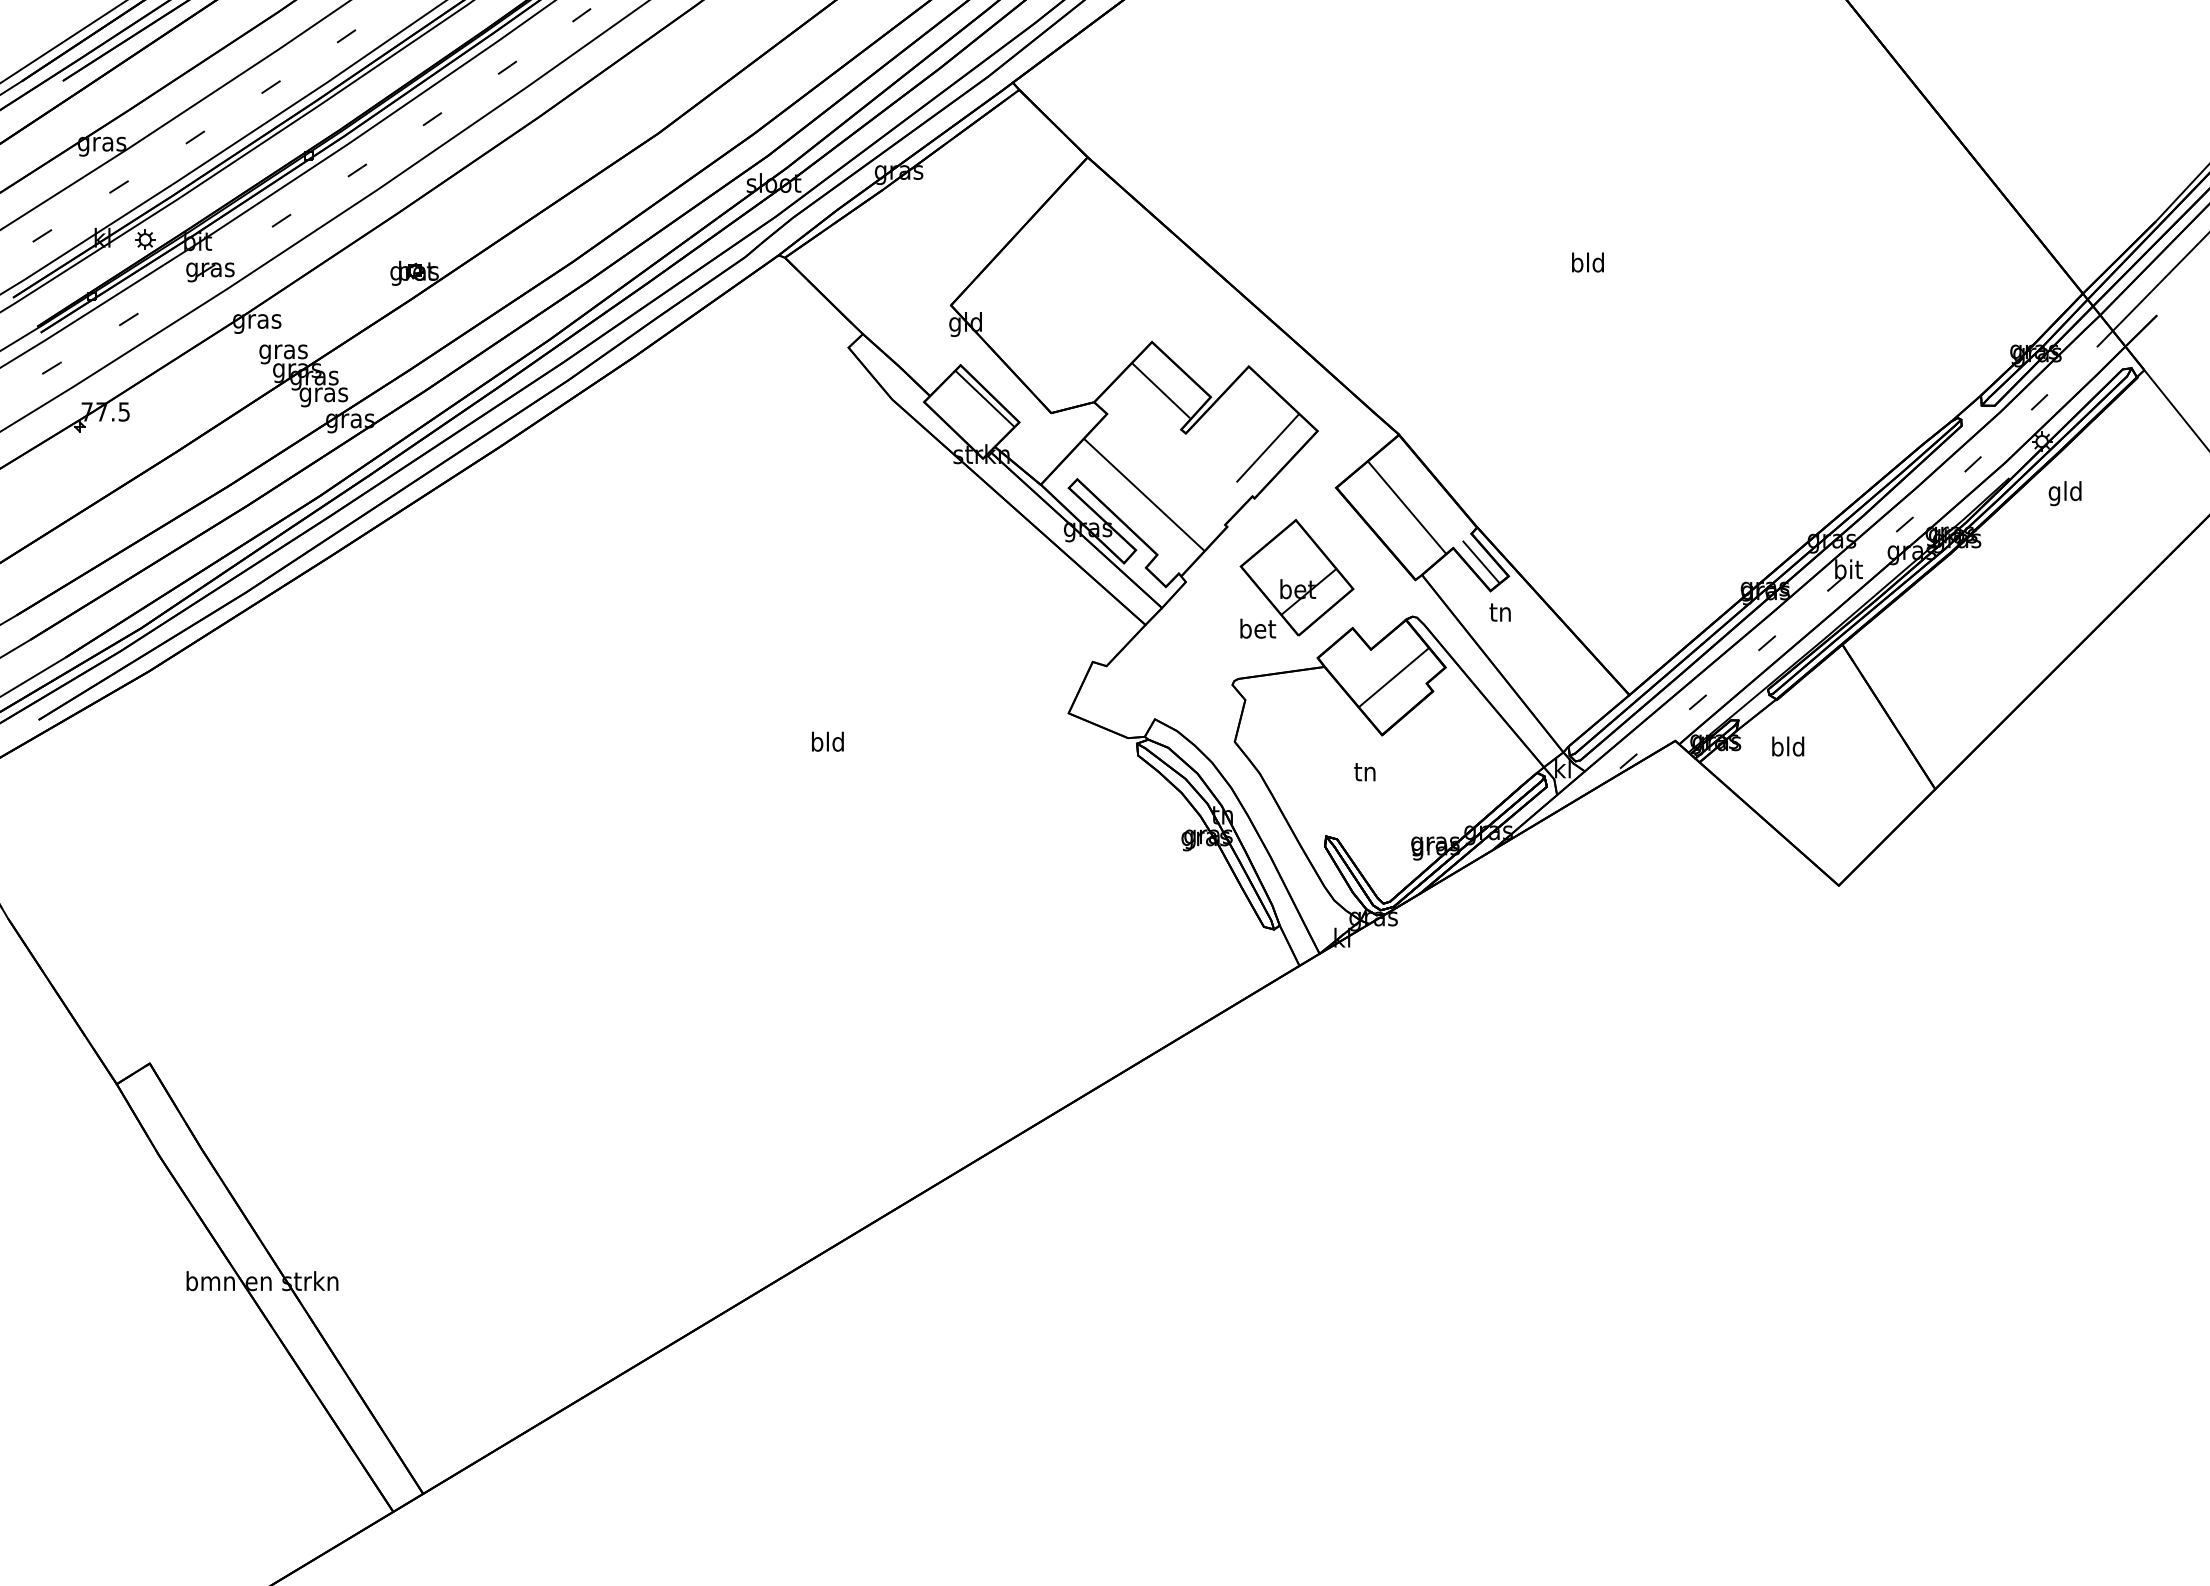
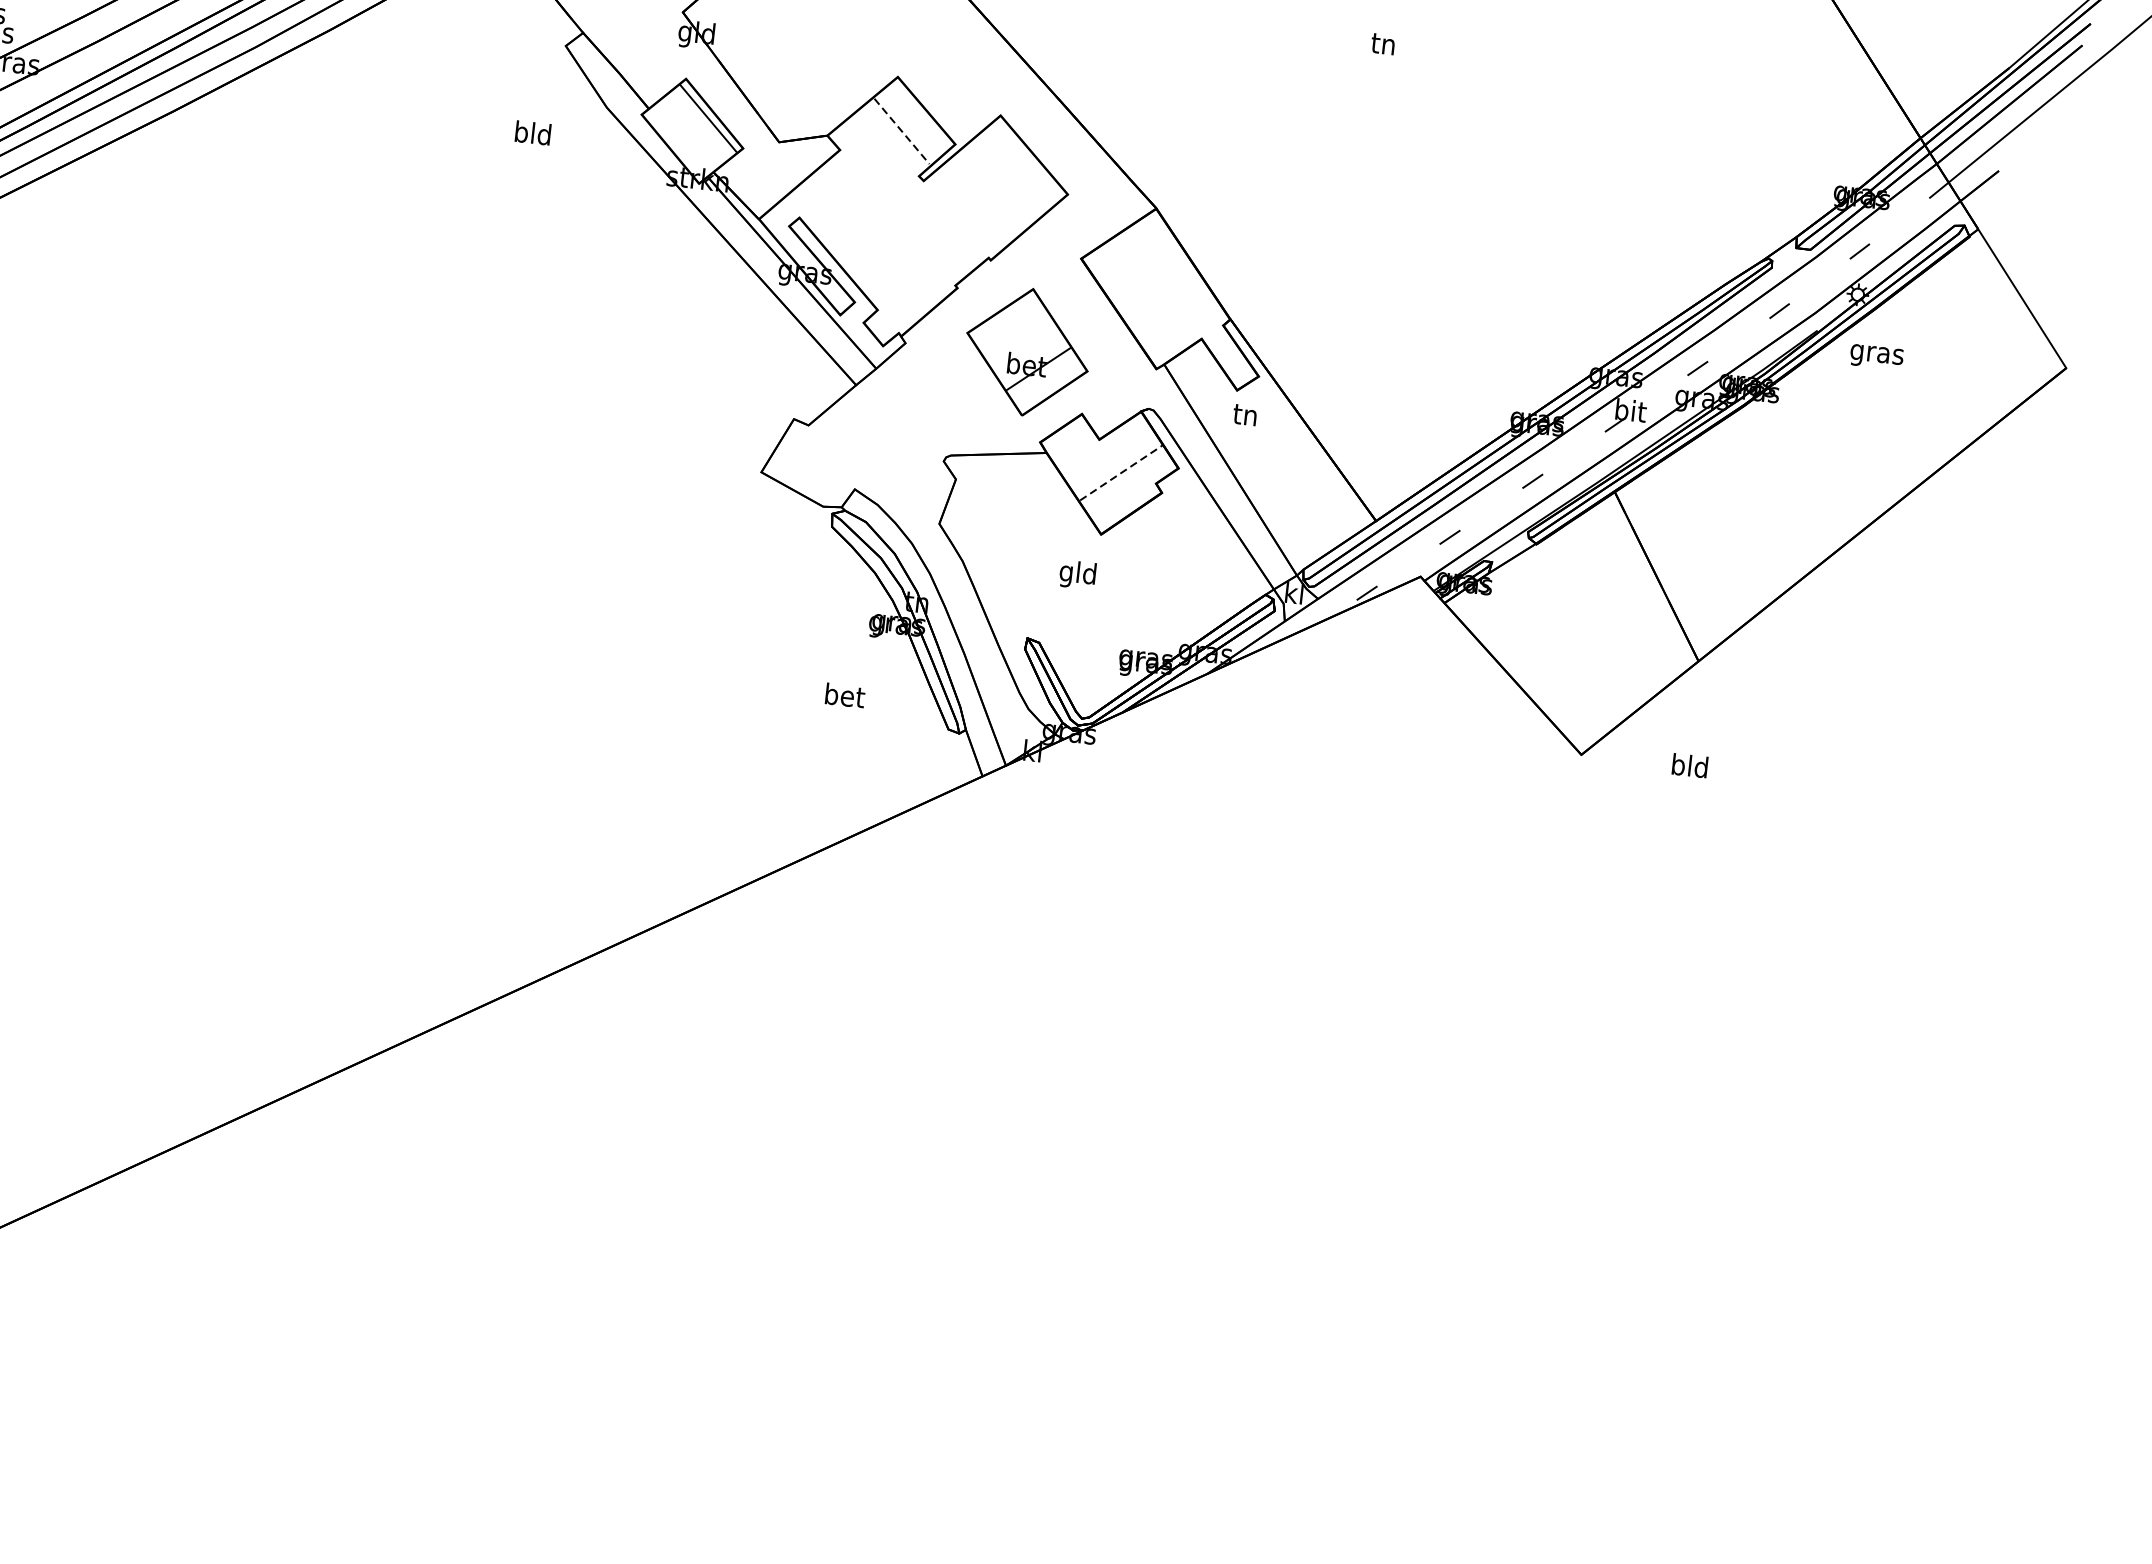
text: (1587, 262) -> (1383, 43), bld -> tn
line: (1161, 390) -> (902, 131), solid -> dashed
line: (1267, 447) -> (1011, 206), removed
text: (2065, 493) -> (1877, 354), gld -> gras
line: (1143, 494) -> (869, 242), removed
line: (1406, 507) -> (1155, 288), removed
line: (1481, 561) -> (1230, 357), removed
text: (1258, 628) -> (845, 695), moved
line: (1394, 677) -> (1121, 473), solid -> dashed
text: (827, 741) -> (532, 132), moved
text: (1788, 746) -> (1690, 765), moved
text: (1364, 773) -> (1077, 574), tn -> gld

